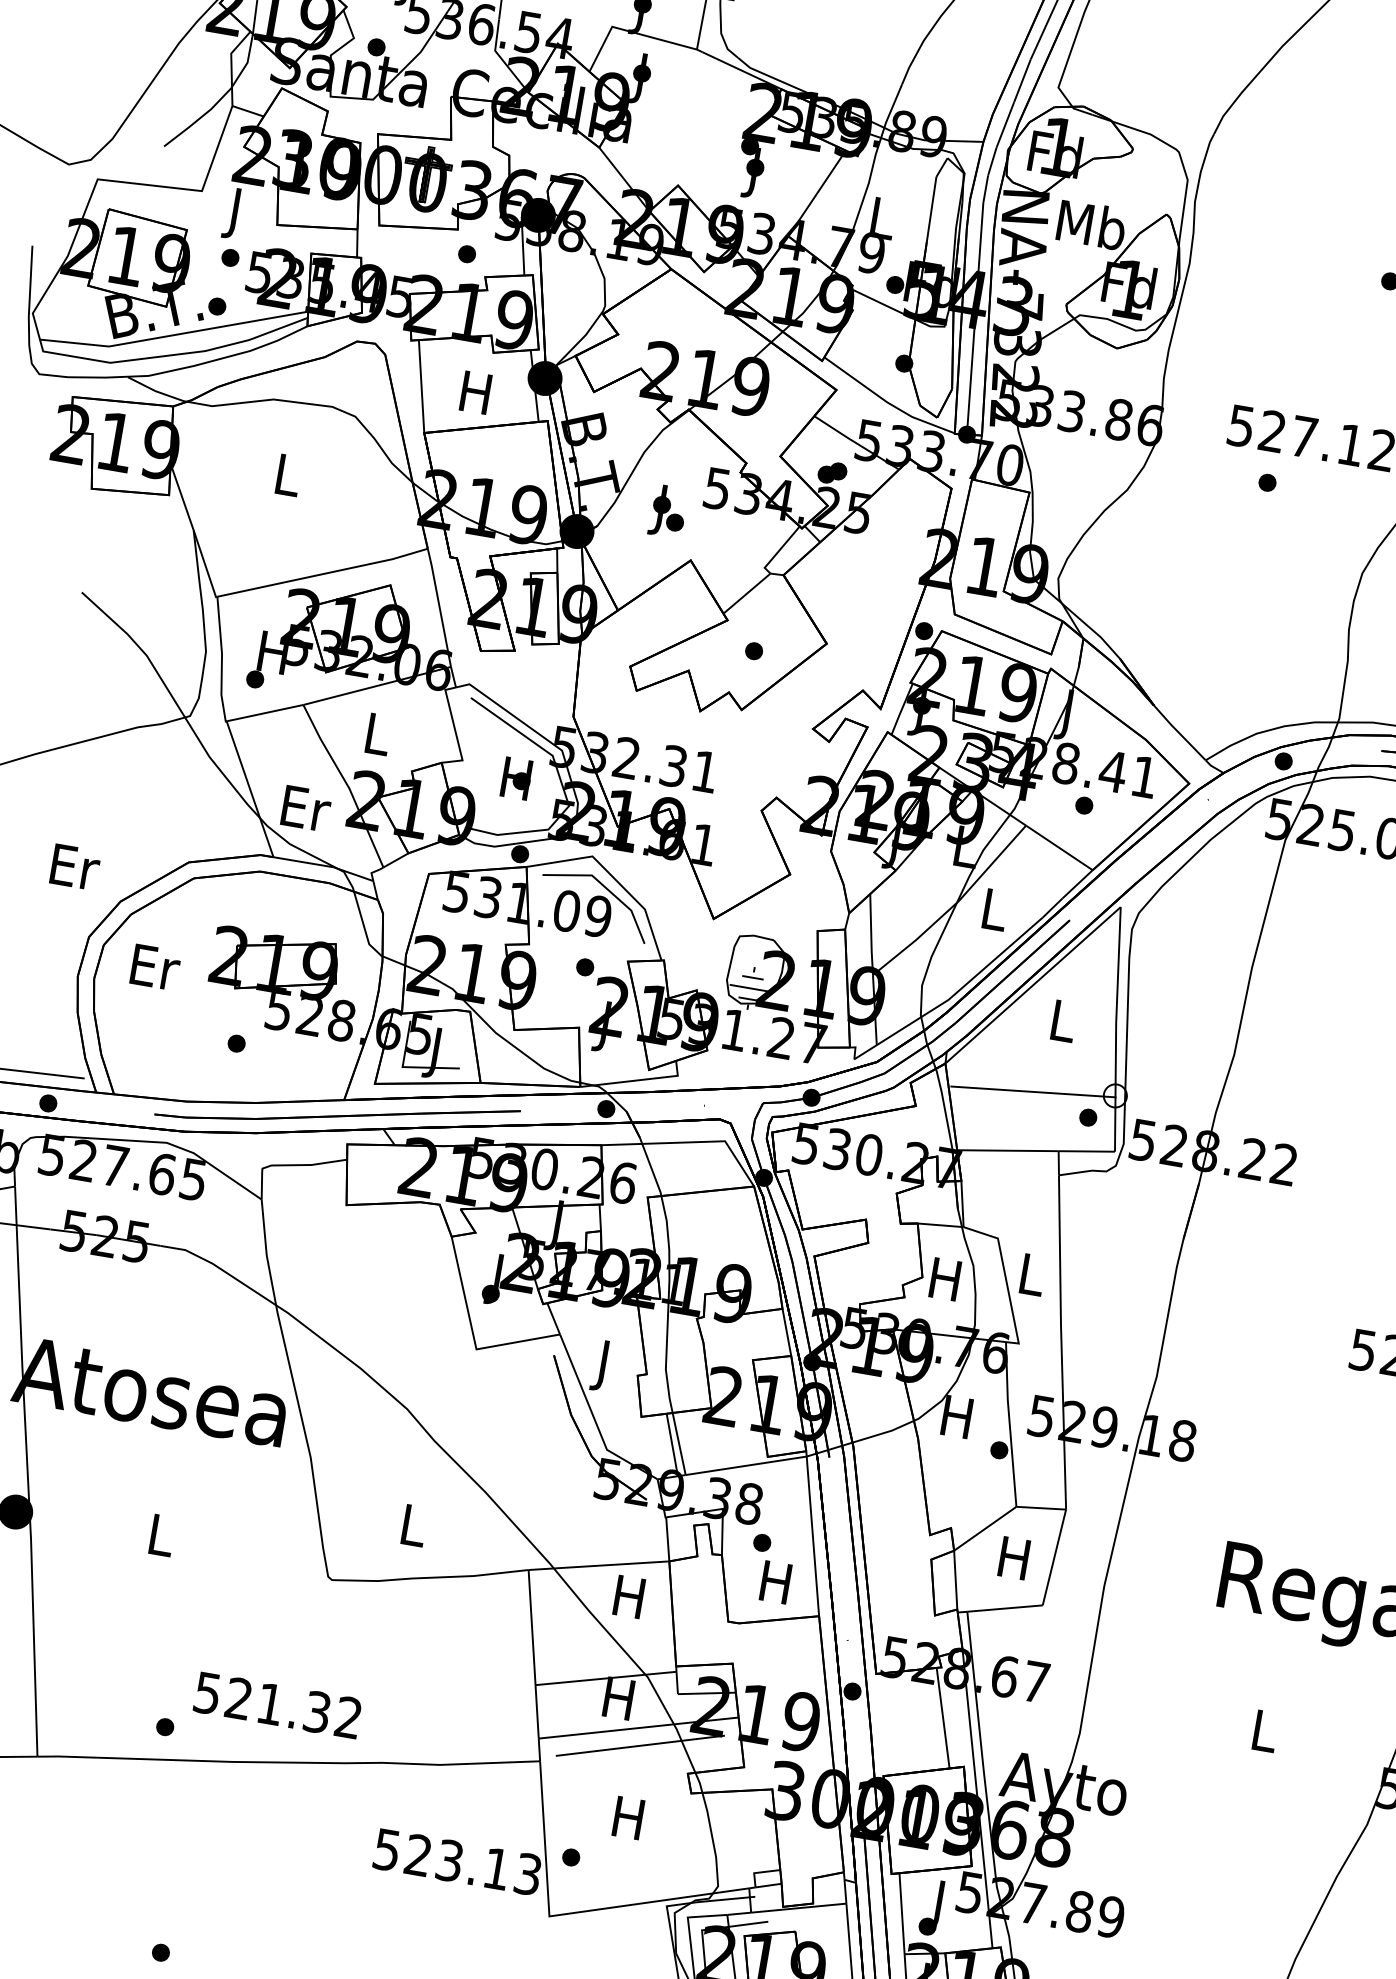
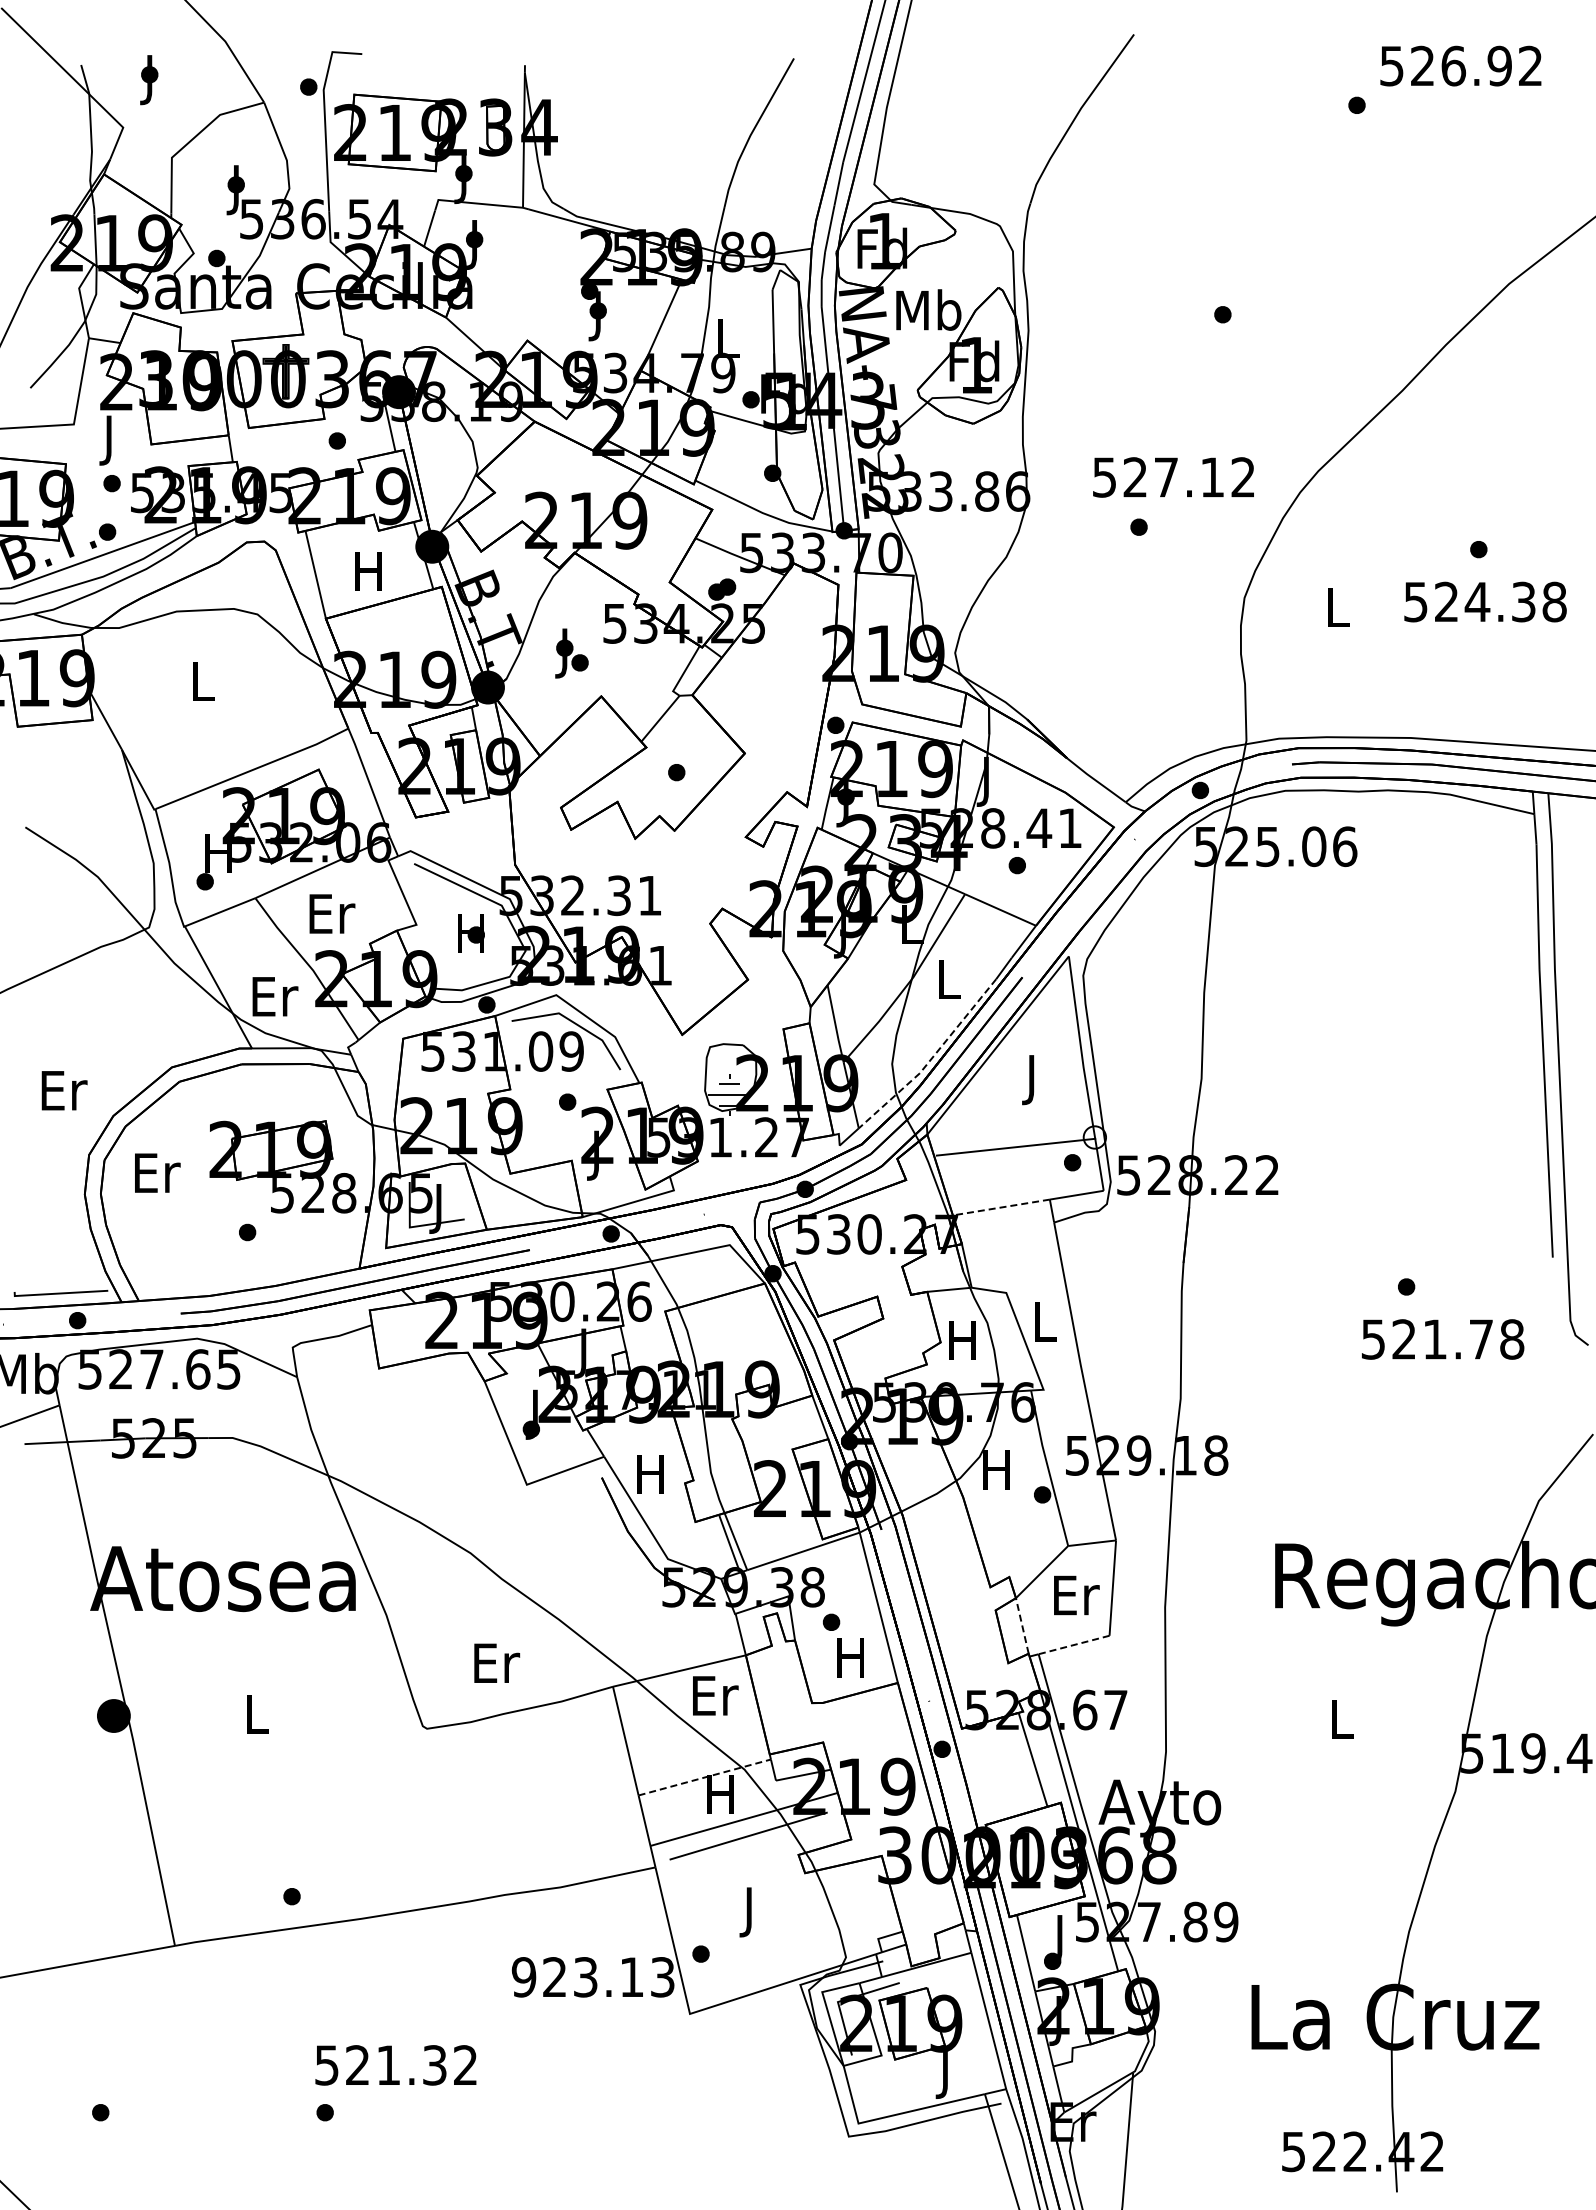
text: (379, 734) -> (332, 913), L -> Er
line: (963, 986) -> (931, 1058), solid -> dashed
text: (1062, 1027) -> (1033, 1080), L -> J
line: (1007, 1150) -> (1000, 1207), solid -> dashed
text: (603, 1365) -> (650, 1479), J -> H
text: (415, 1525) -> (497, 1662), L -> Er
text: (1016, 1558) -> (1076, 1595), H -> Er
line: (955, 1579) -> (1022, 1625), solid -> dashed
text: (631, 1596) -> (715, 1695), H -> Er
line: (1005, 1609) -> (1074, 1645), solid -> dashed
line: (605, 1678) -> (704, 1777), solid -> dashed
text: (277, 1705) -> (395, 2065), moved
text: (627, 1823) -> (749, 1912), H -> J
text: (386, 1850) -> (523, 1977), 523.13 -> 923.13

